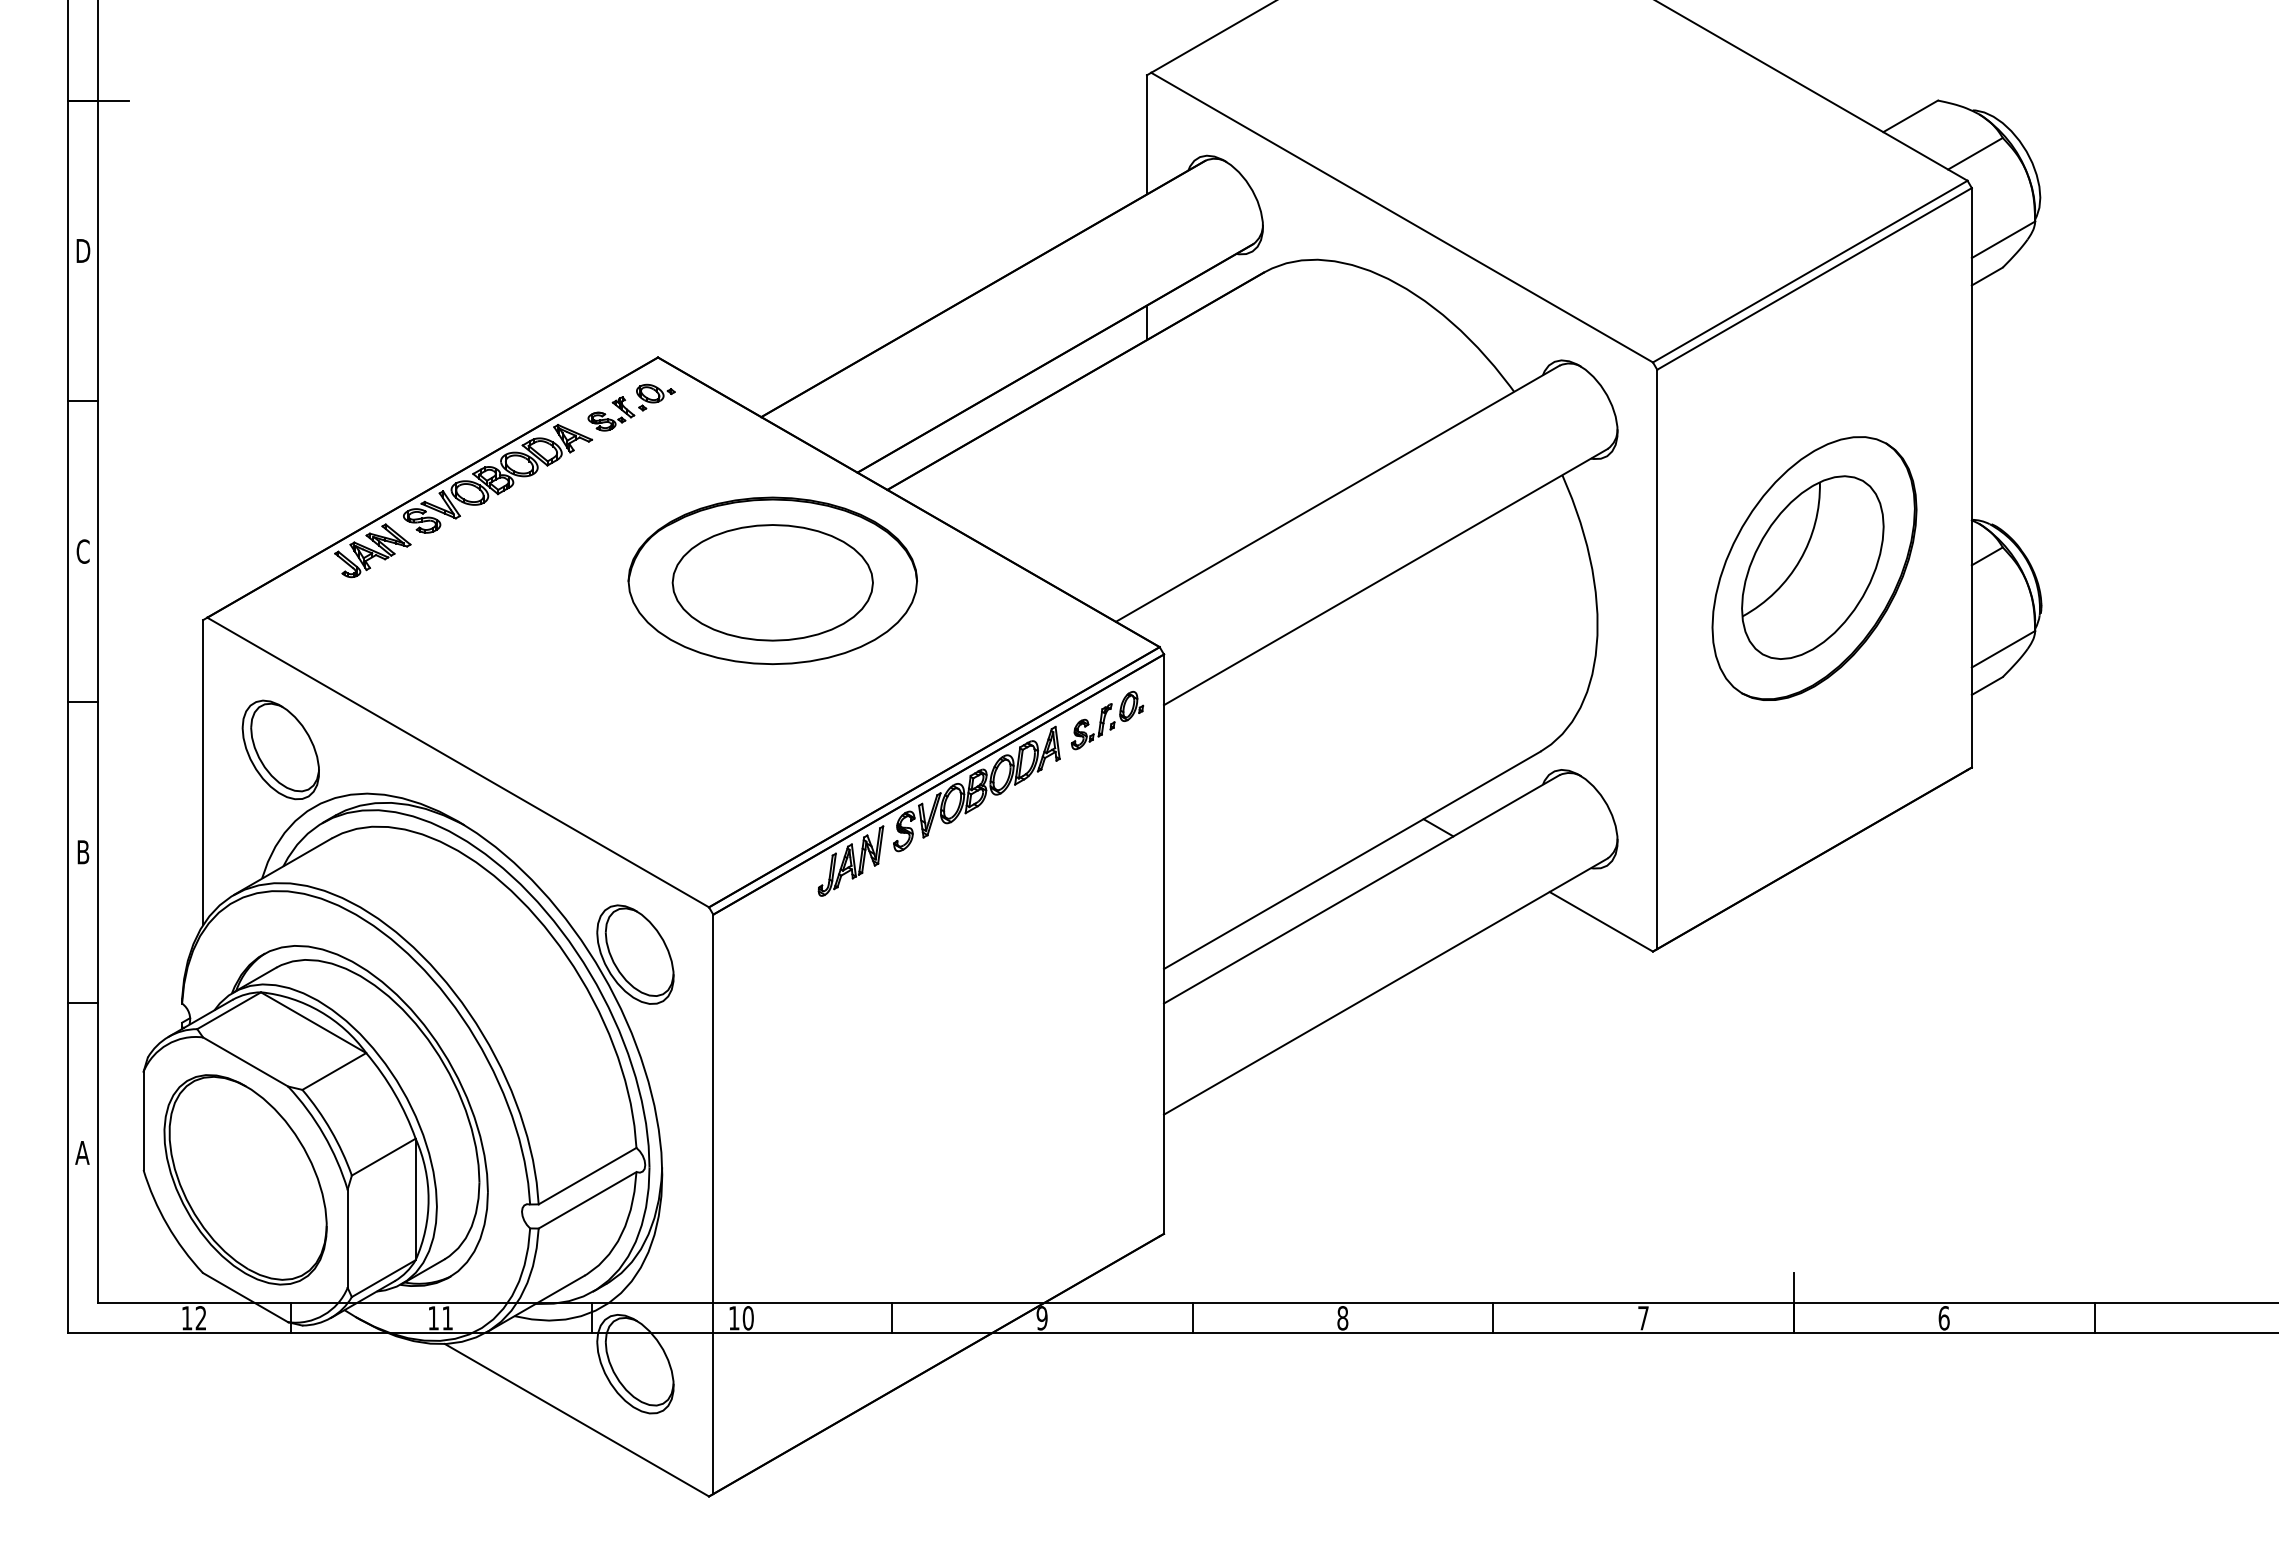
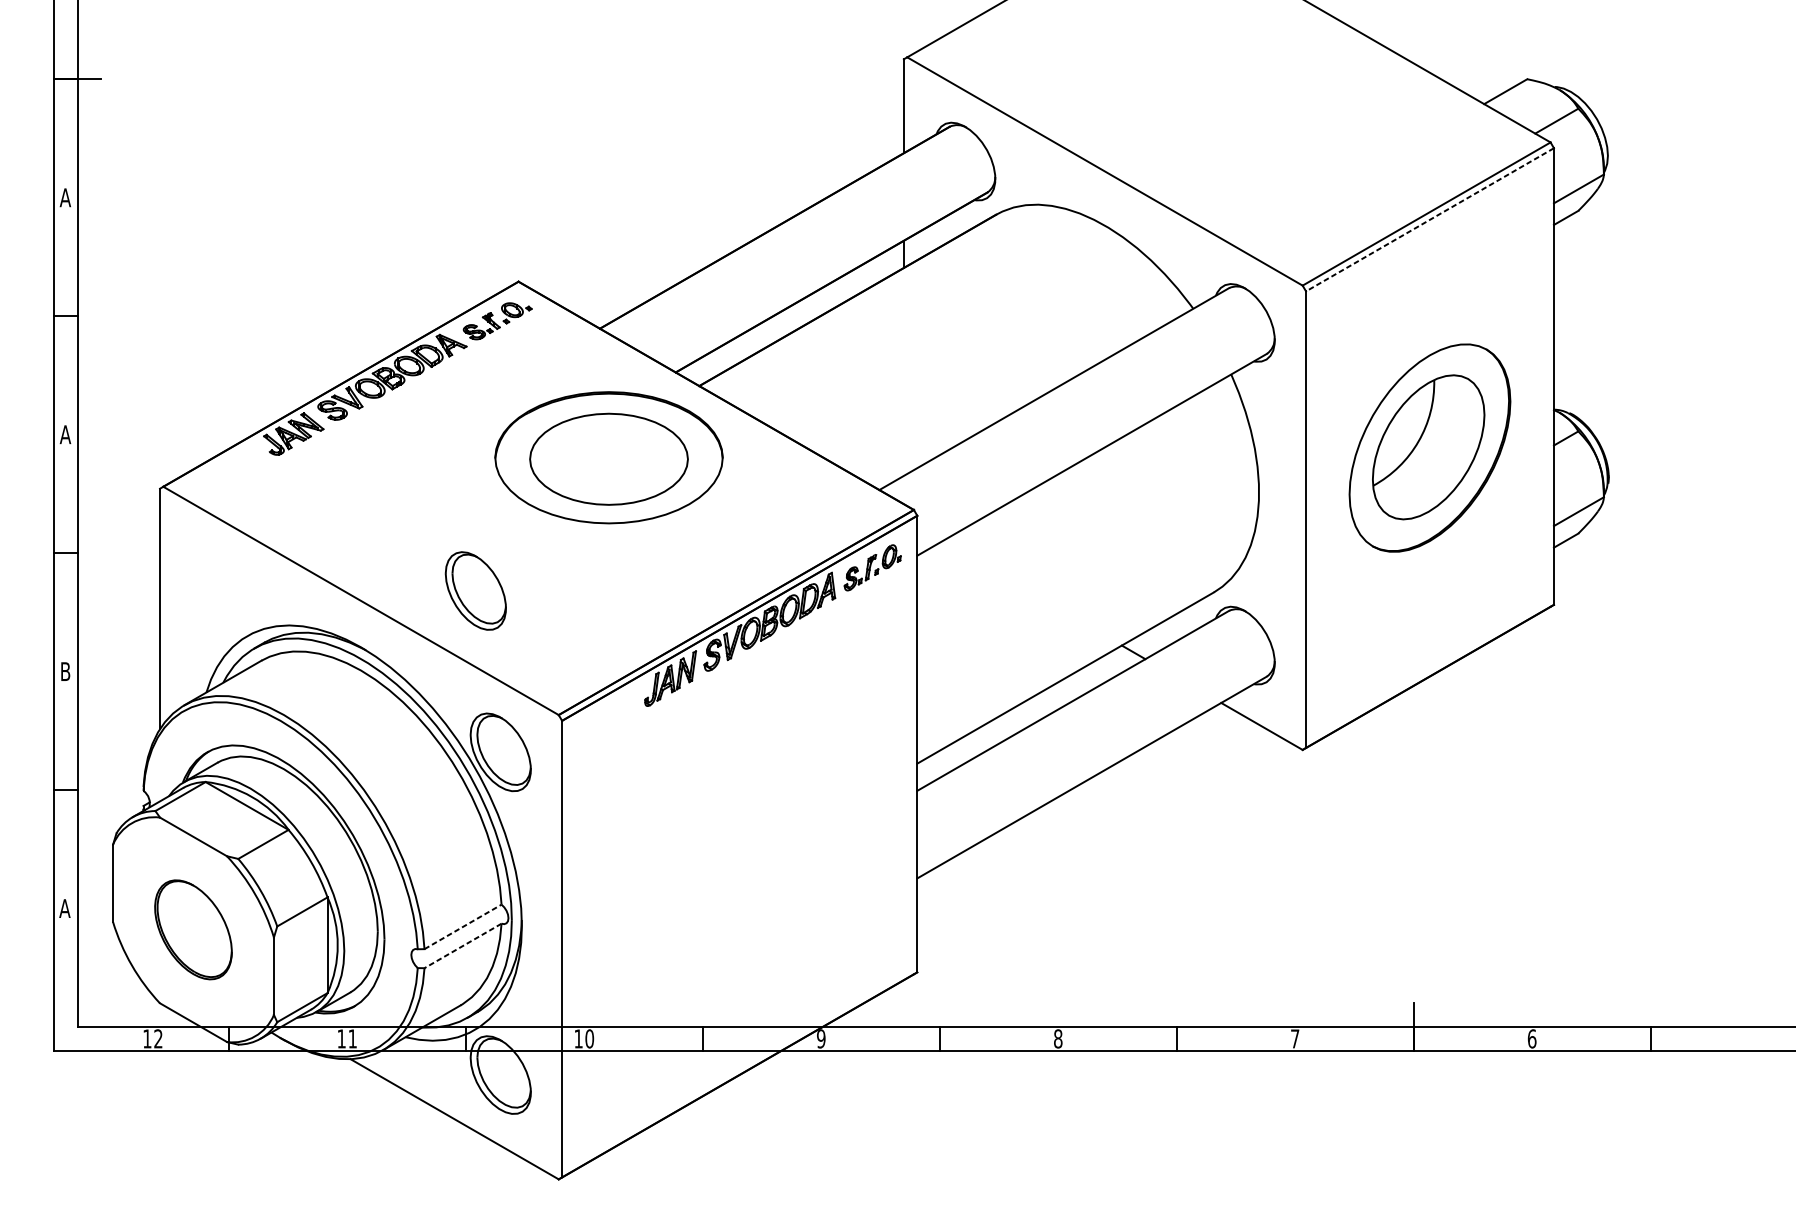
text: (82, 250) -> (64, 197), D -> A
line: (1814, 278) -> (1429, 219), solid -> dashed
text: (83, 551) -> (65, 434), C -> A
part: (280, 749) -> (475, 590), moved
line: (588, 1175) -> (463, 926), solid -> dashed
part: (245, 1179) -> (193, 929), size x0.6
line: (587, 1200) -> (462, 946), solid -> dashed

